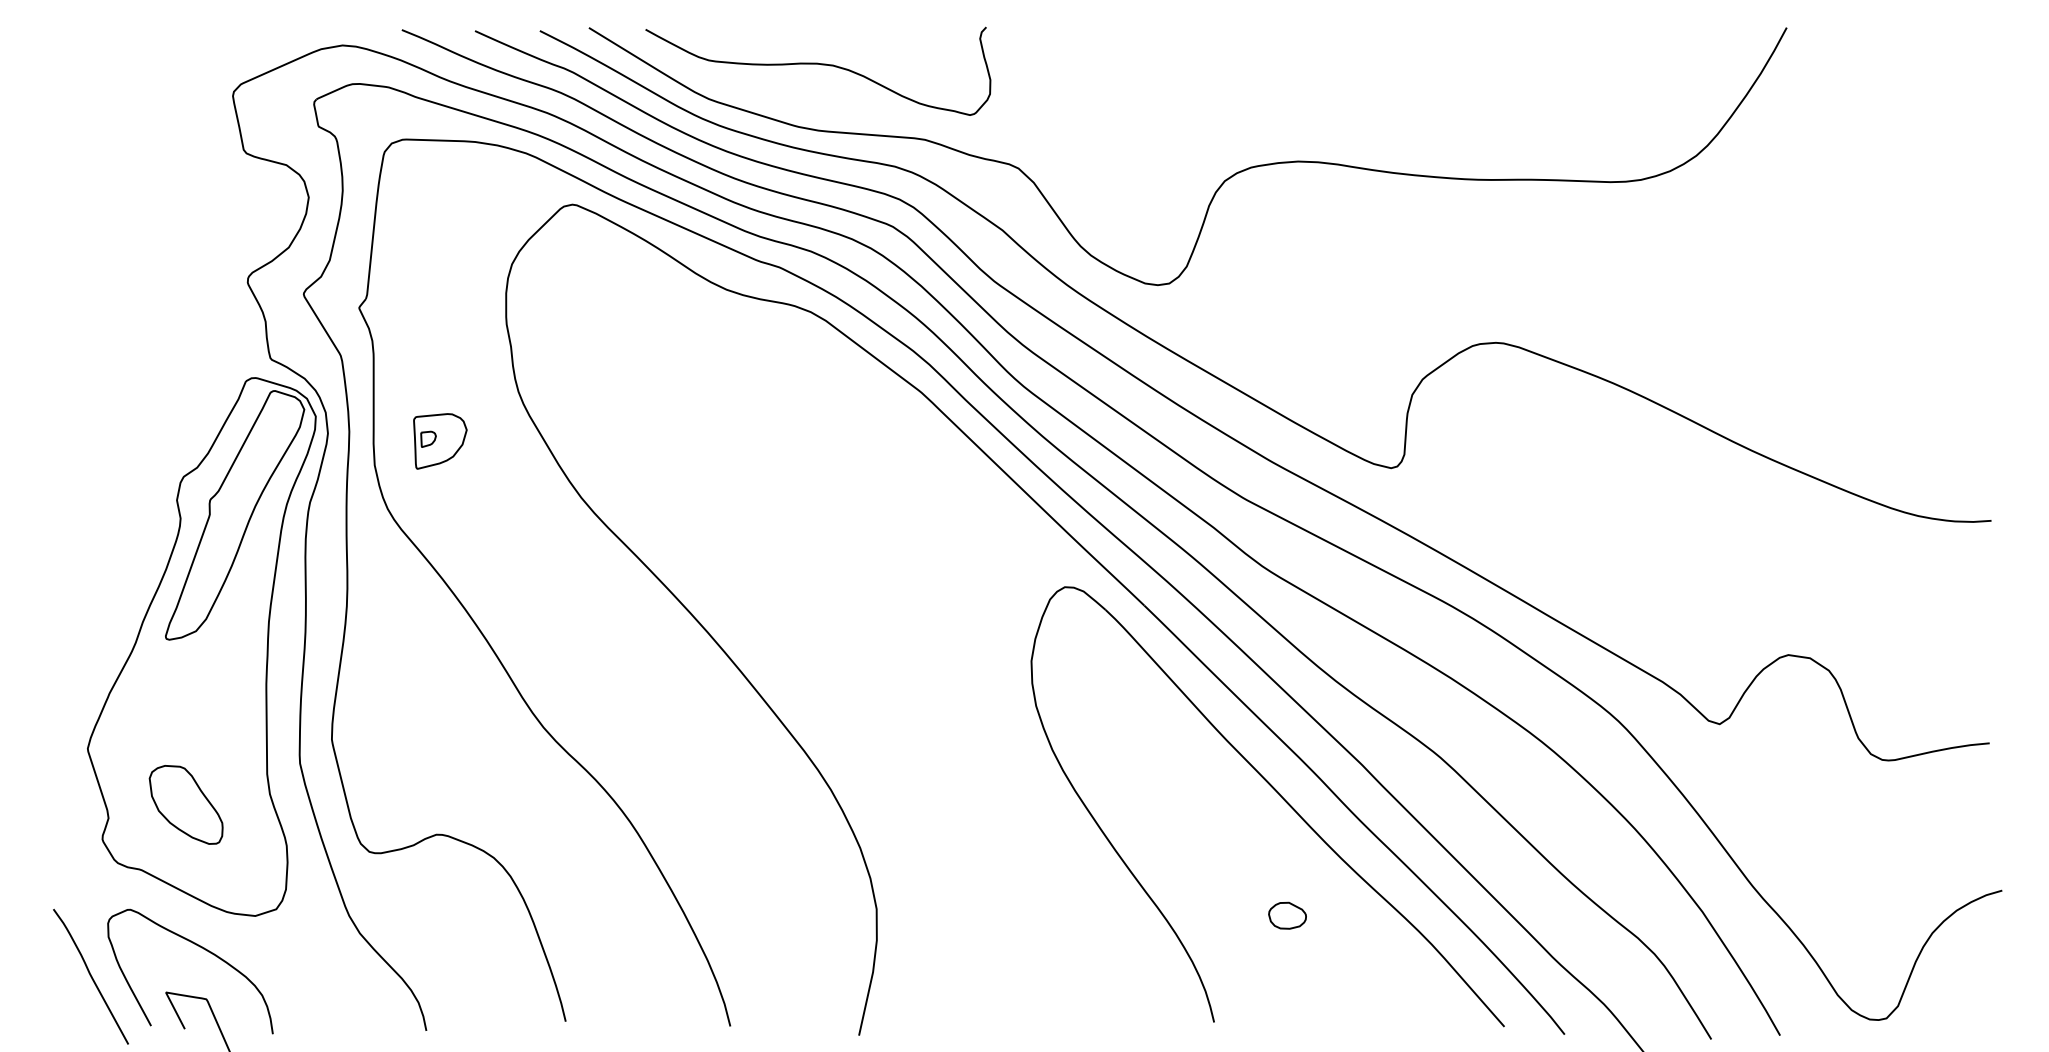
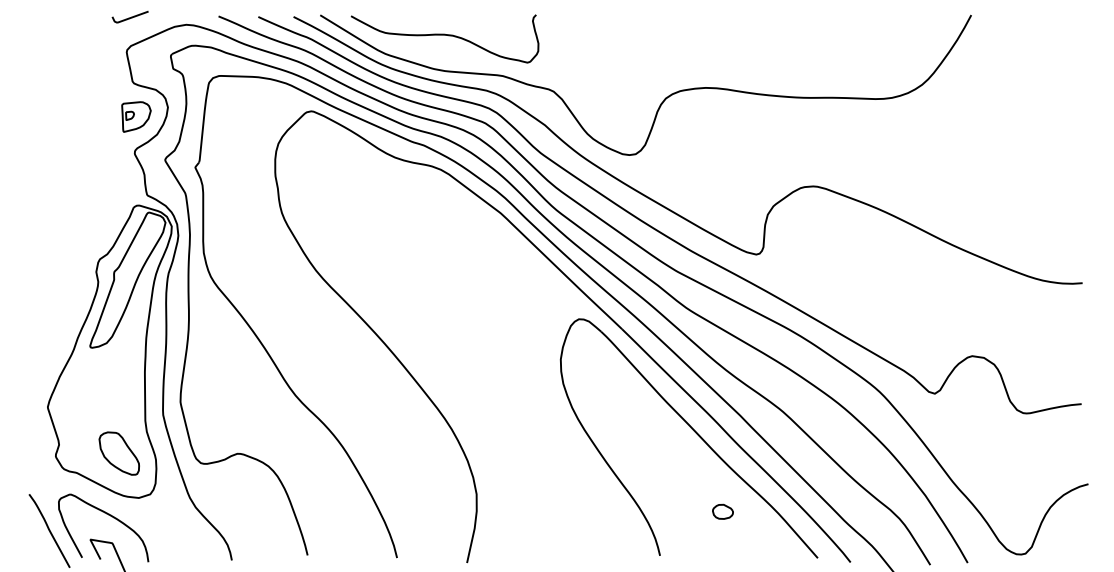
curve: (238, 32) -> (129, 17), added
part: (440, 440) -> (136, 116), moved
part: (184, 804) -> (118, 453), moved
part: (1286, 915) -> (722, 511), moved

